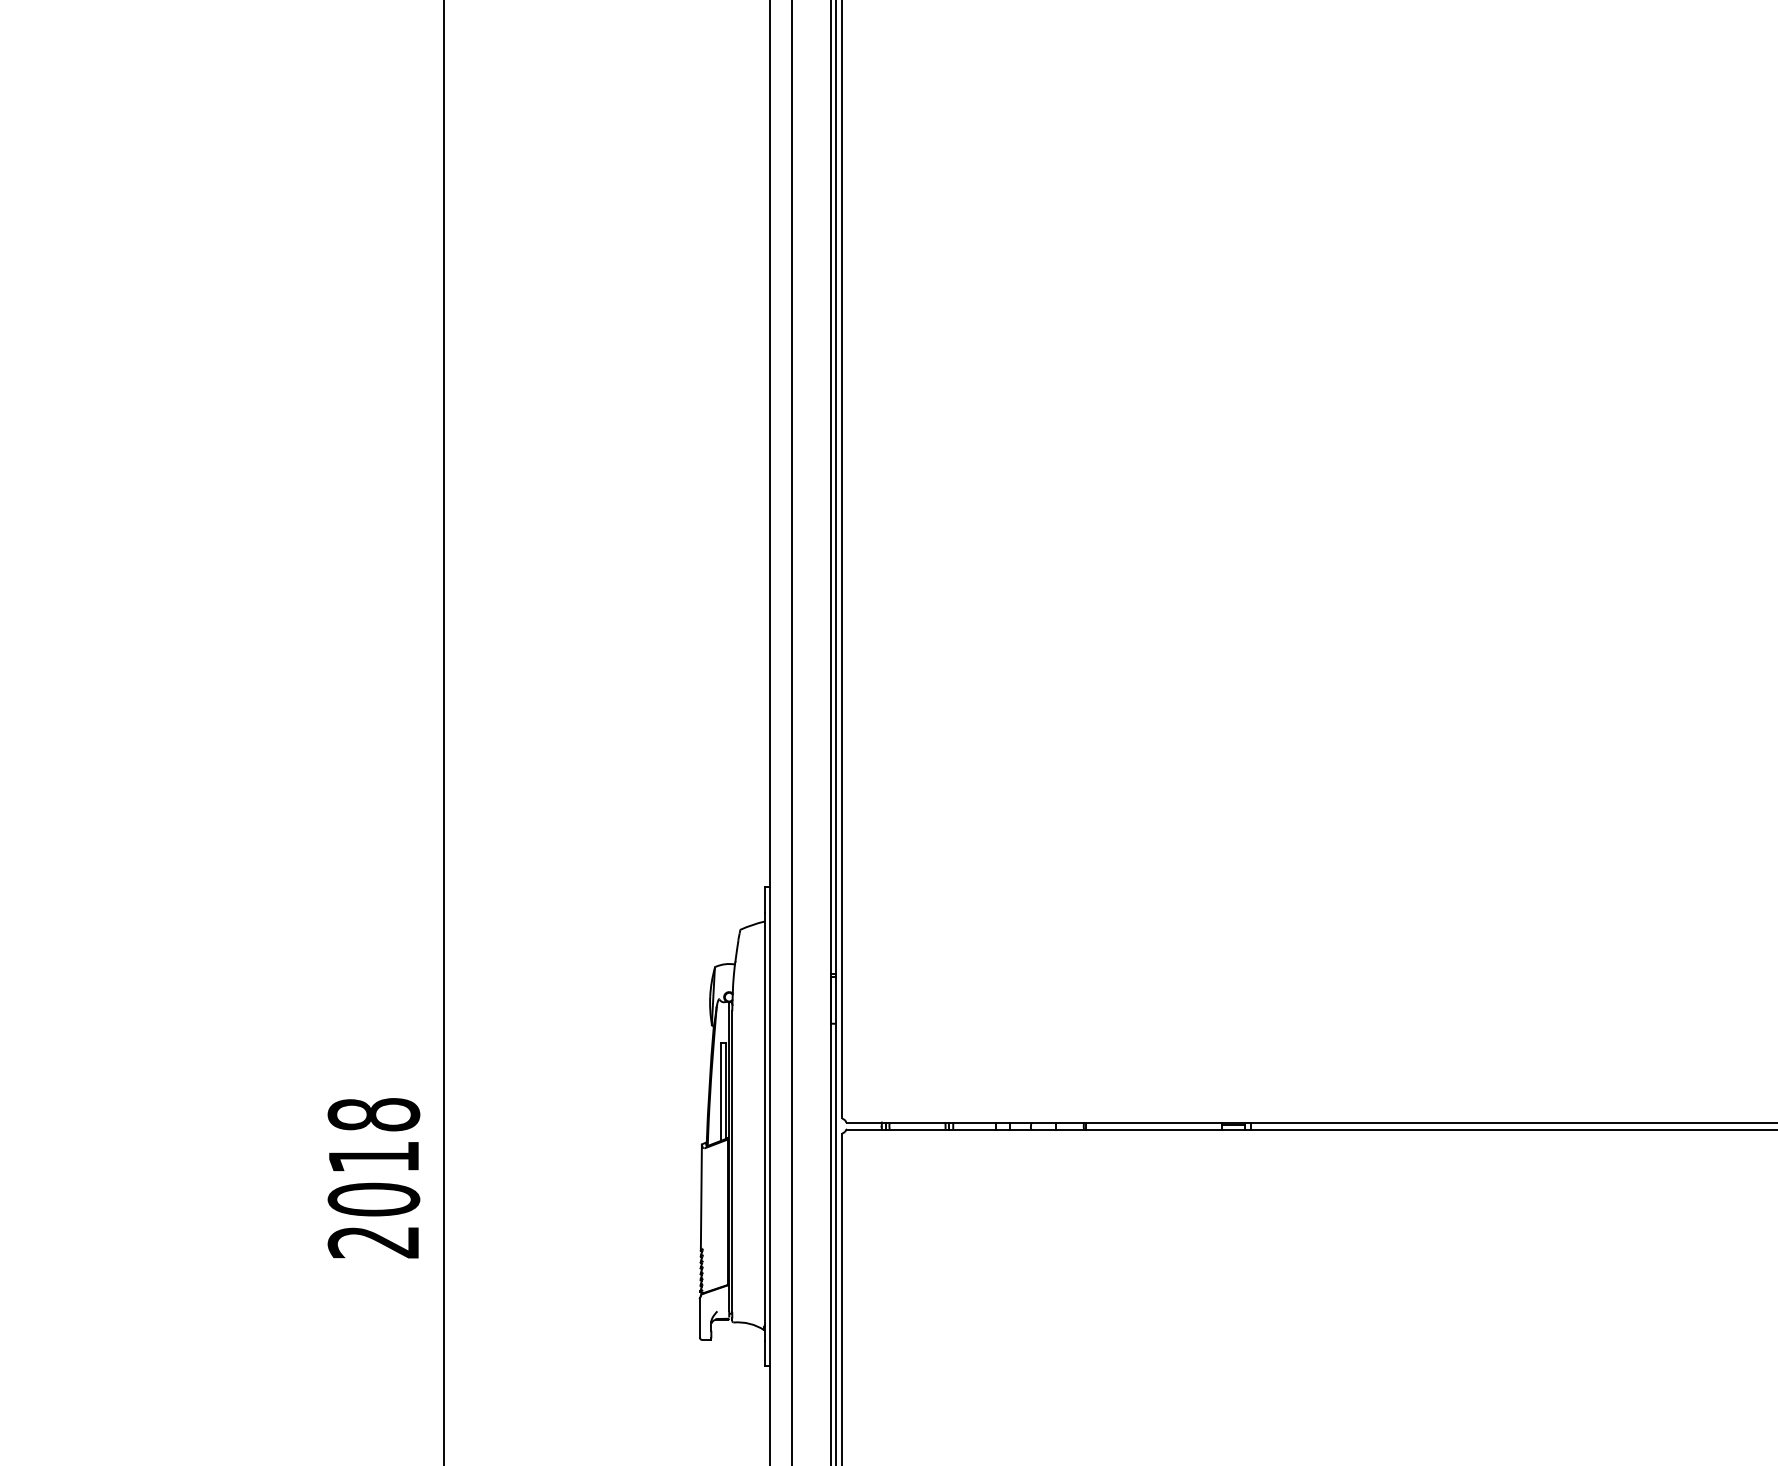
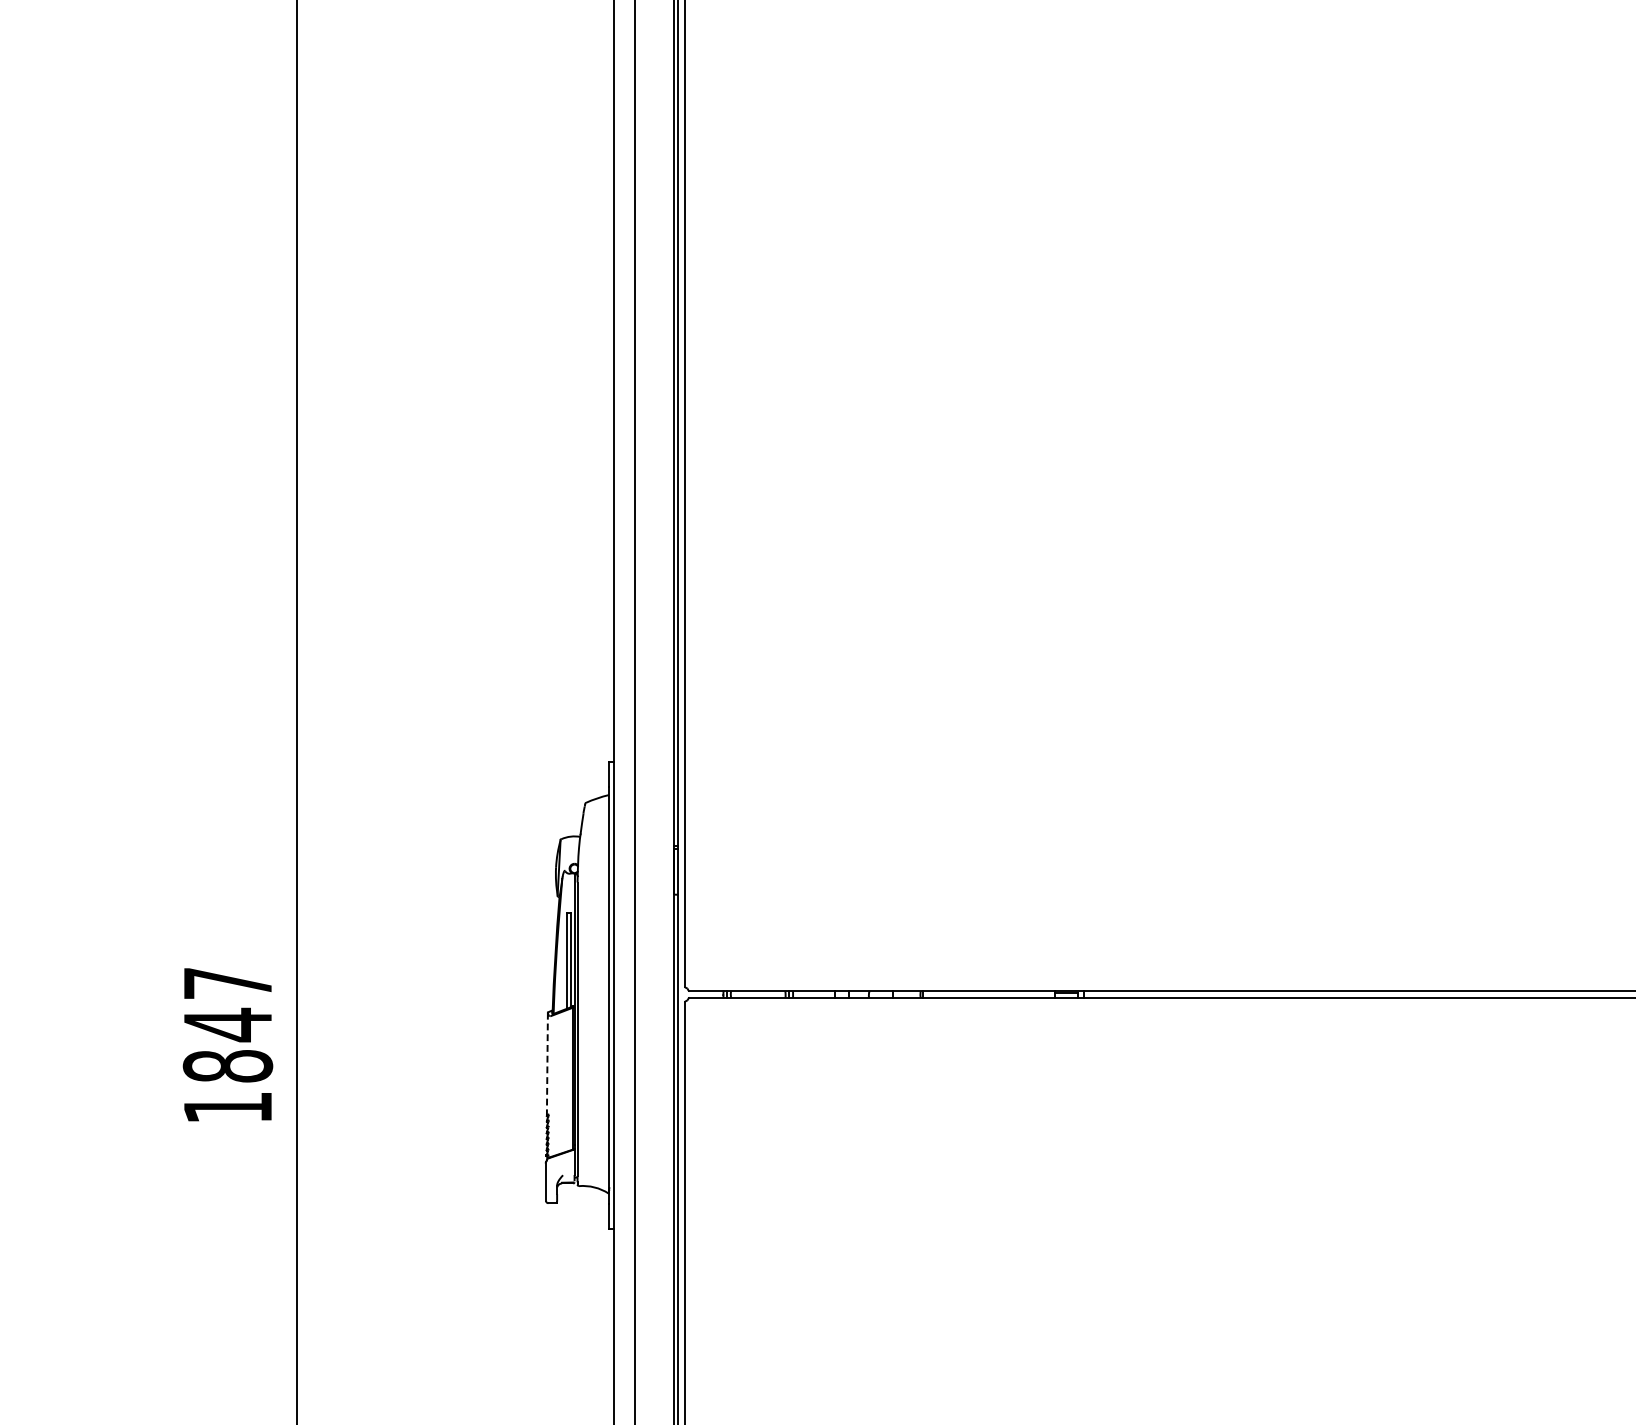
text: (373, 1178) -> (227, 1045), 2018 -> 1847
line: (701, 1198) -> (547, 1065), solid -> dashed

